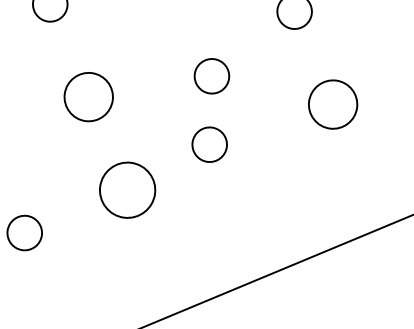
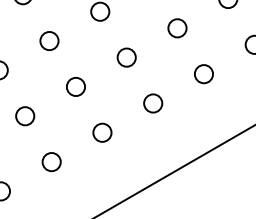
circle: (211, 75) -> (75, 86), moved
circle: (89, 97) -> (25, 116), size x0.71
circle: (333, 104) -> (153, 103), size x0.71
circle: (209, 144) -> (102, 132), moved
circle: (127, 190) -> (51, 162), size x0.62

